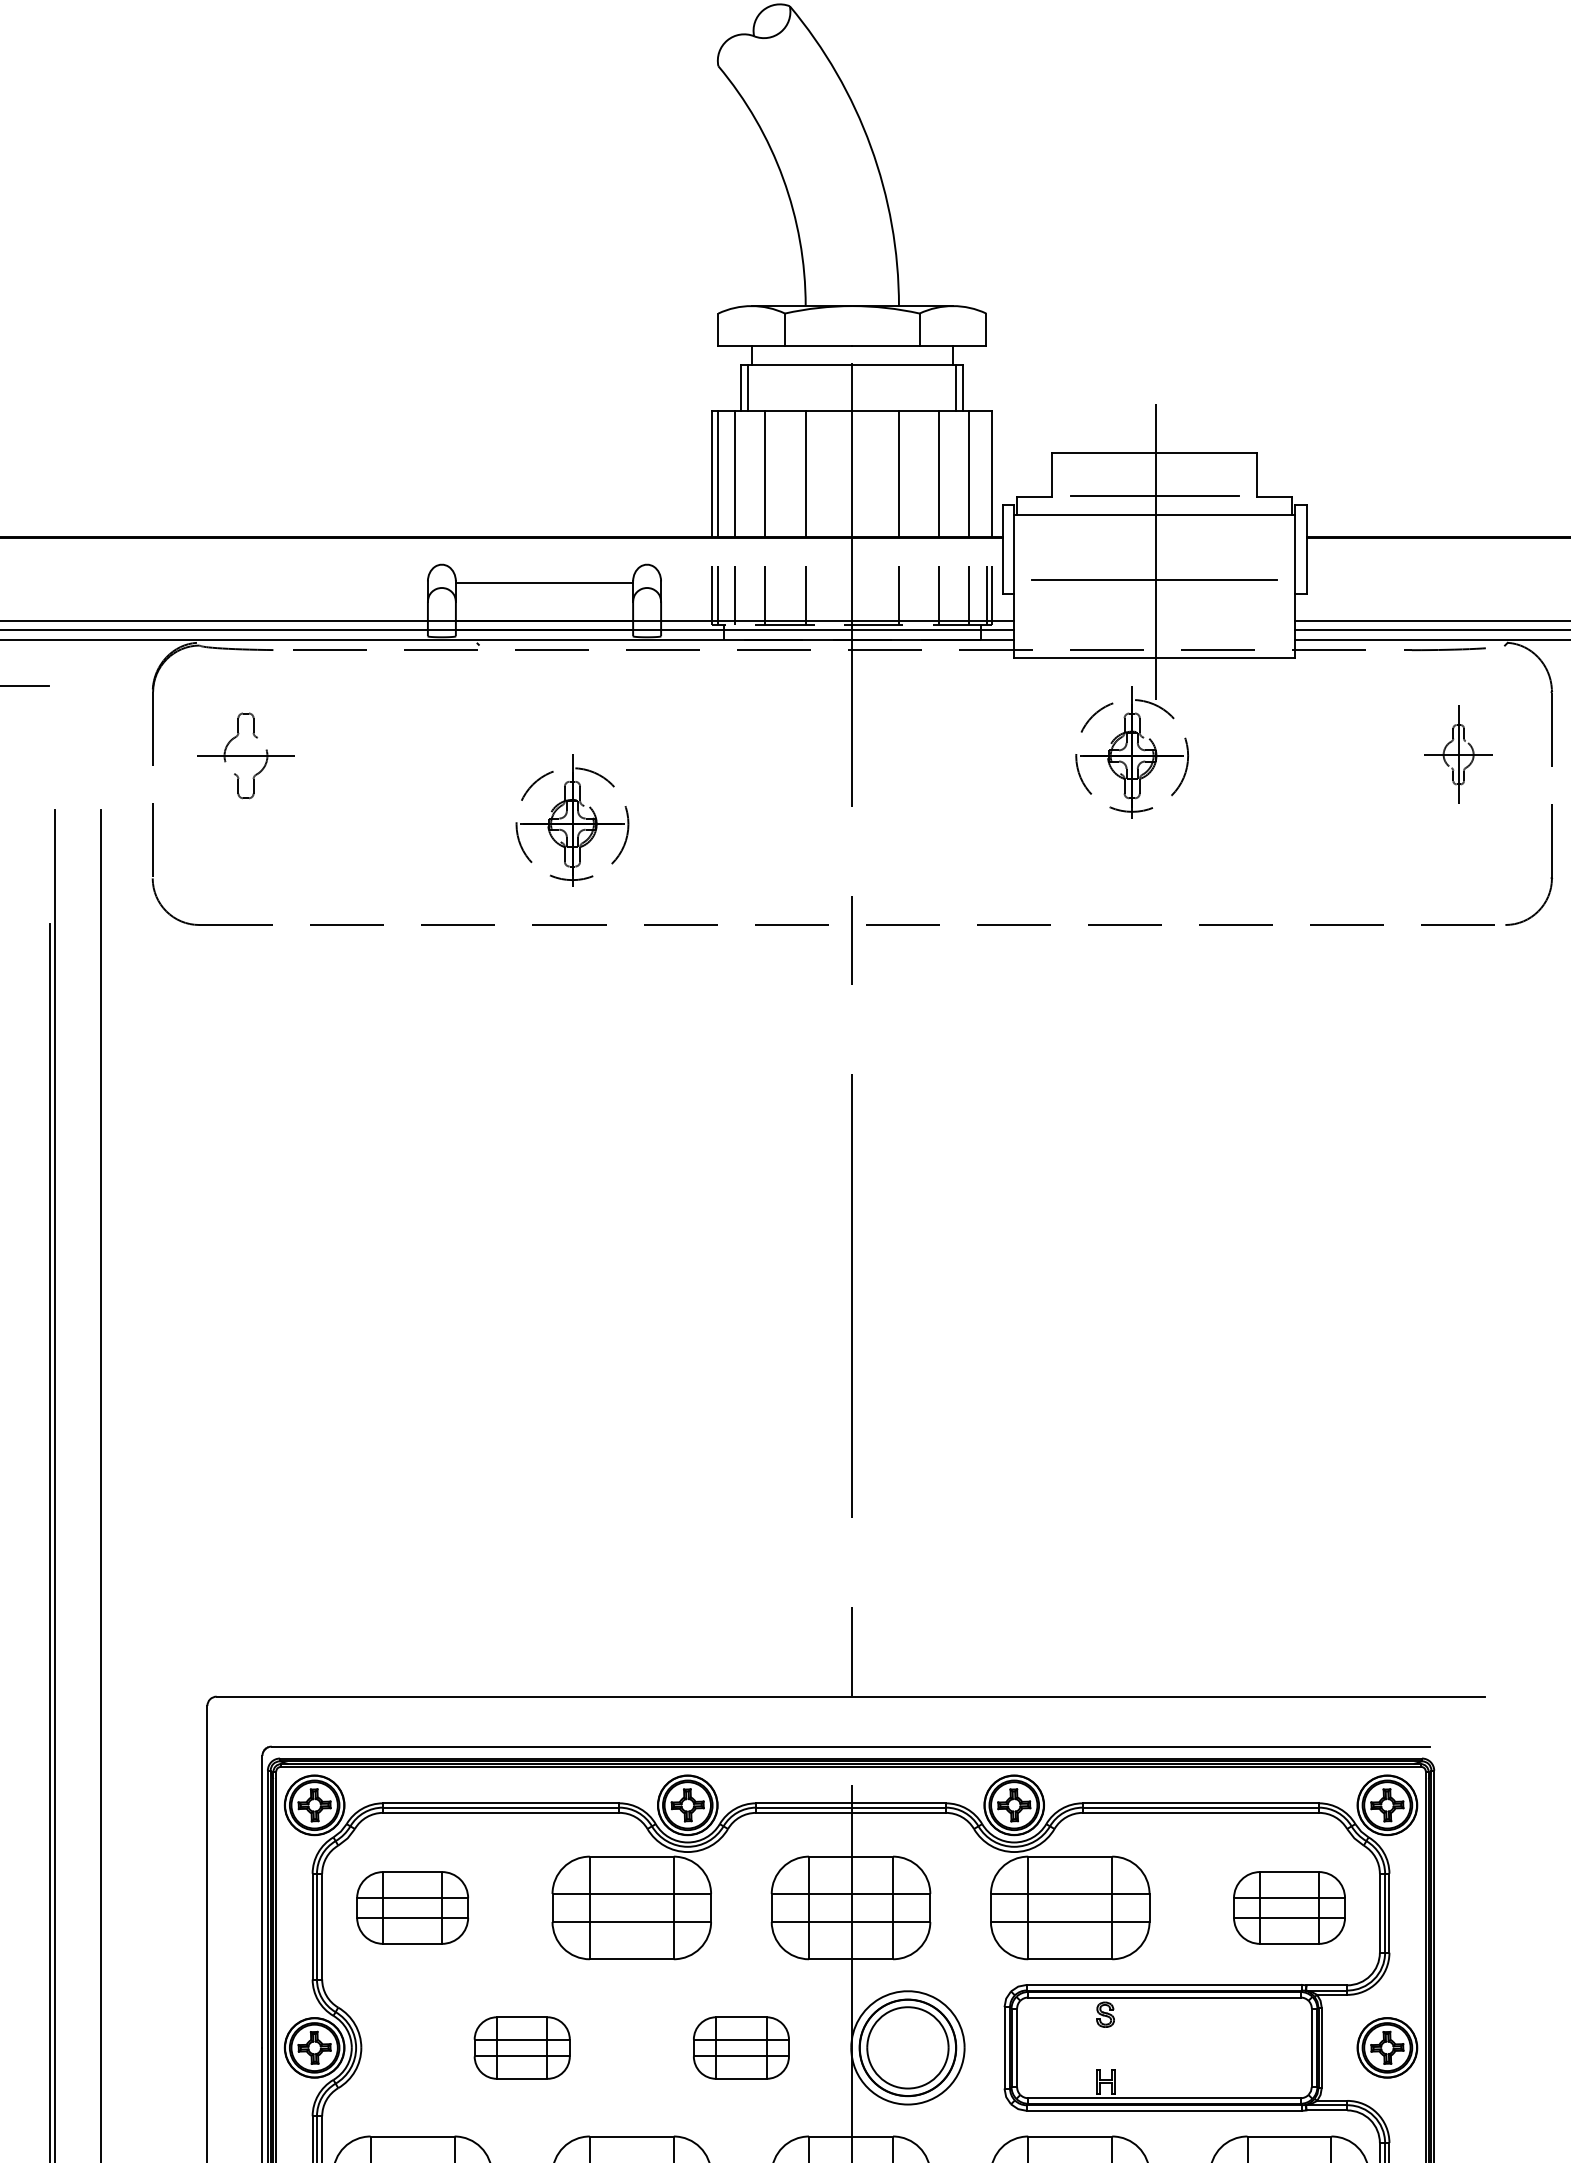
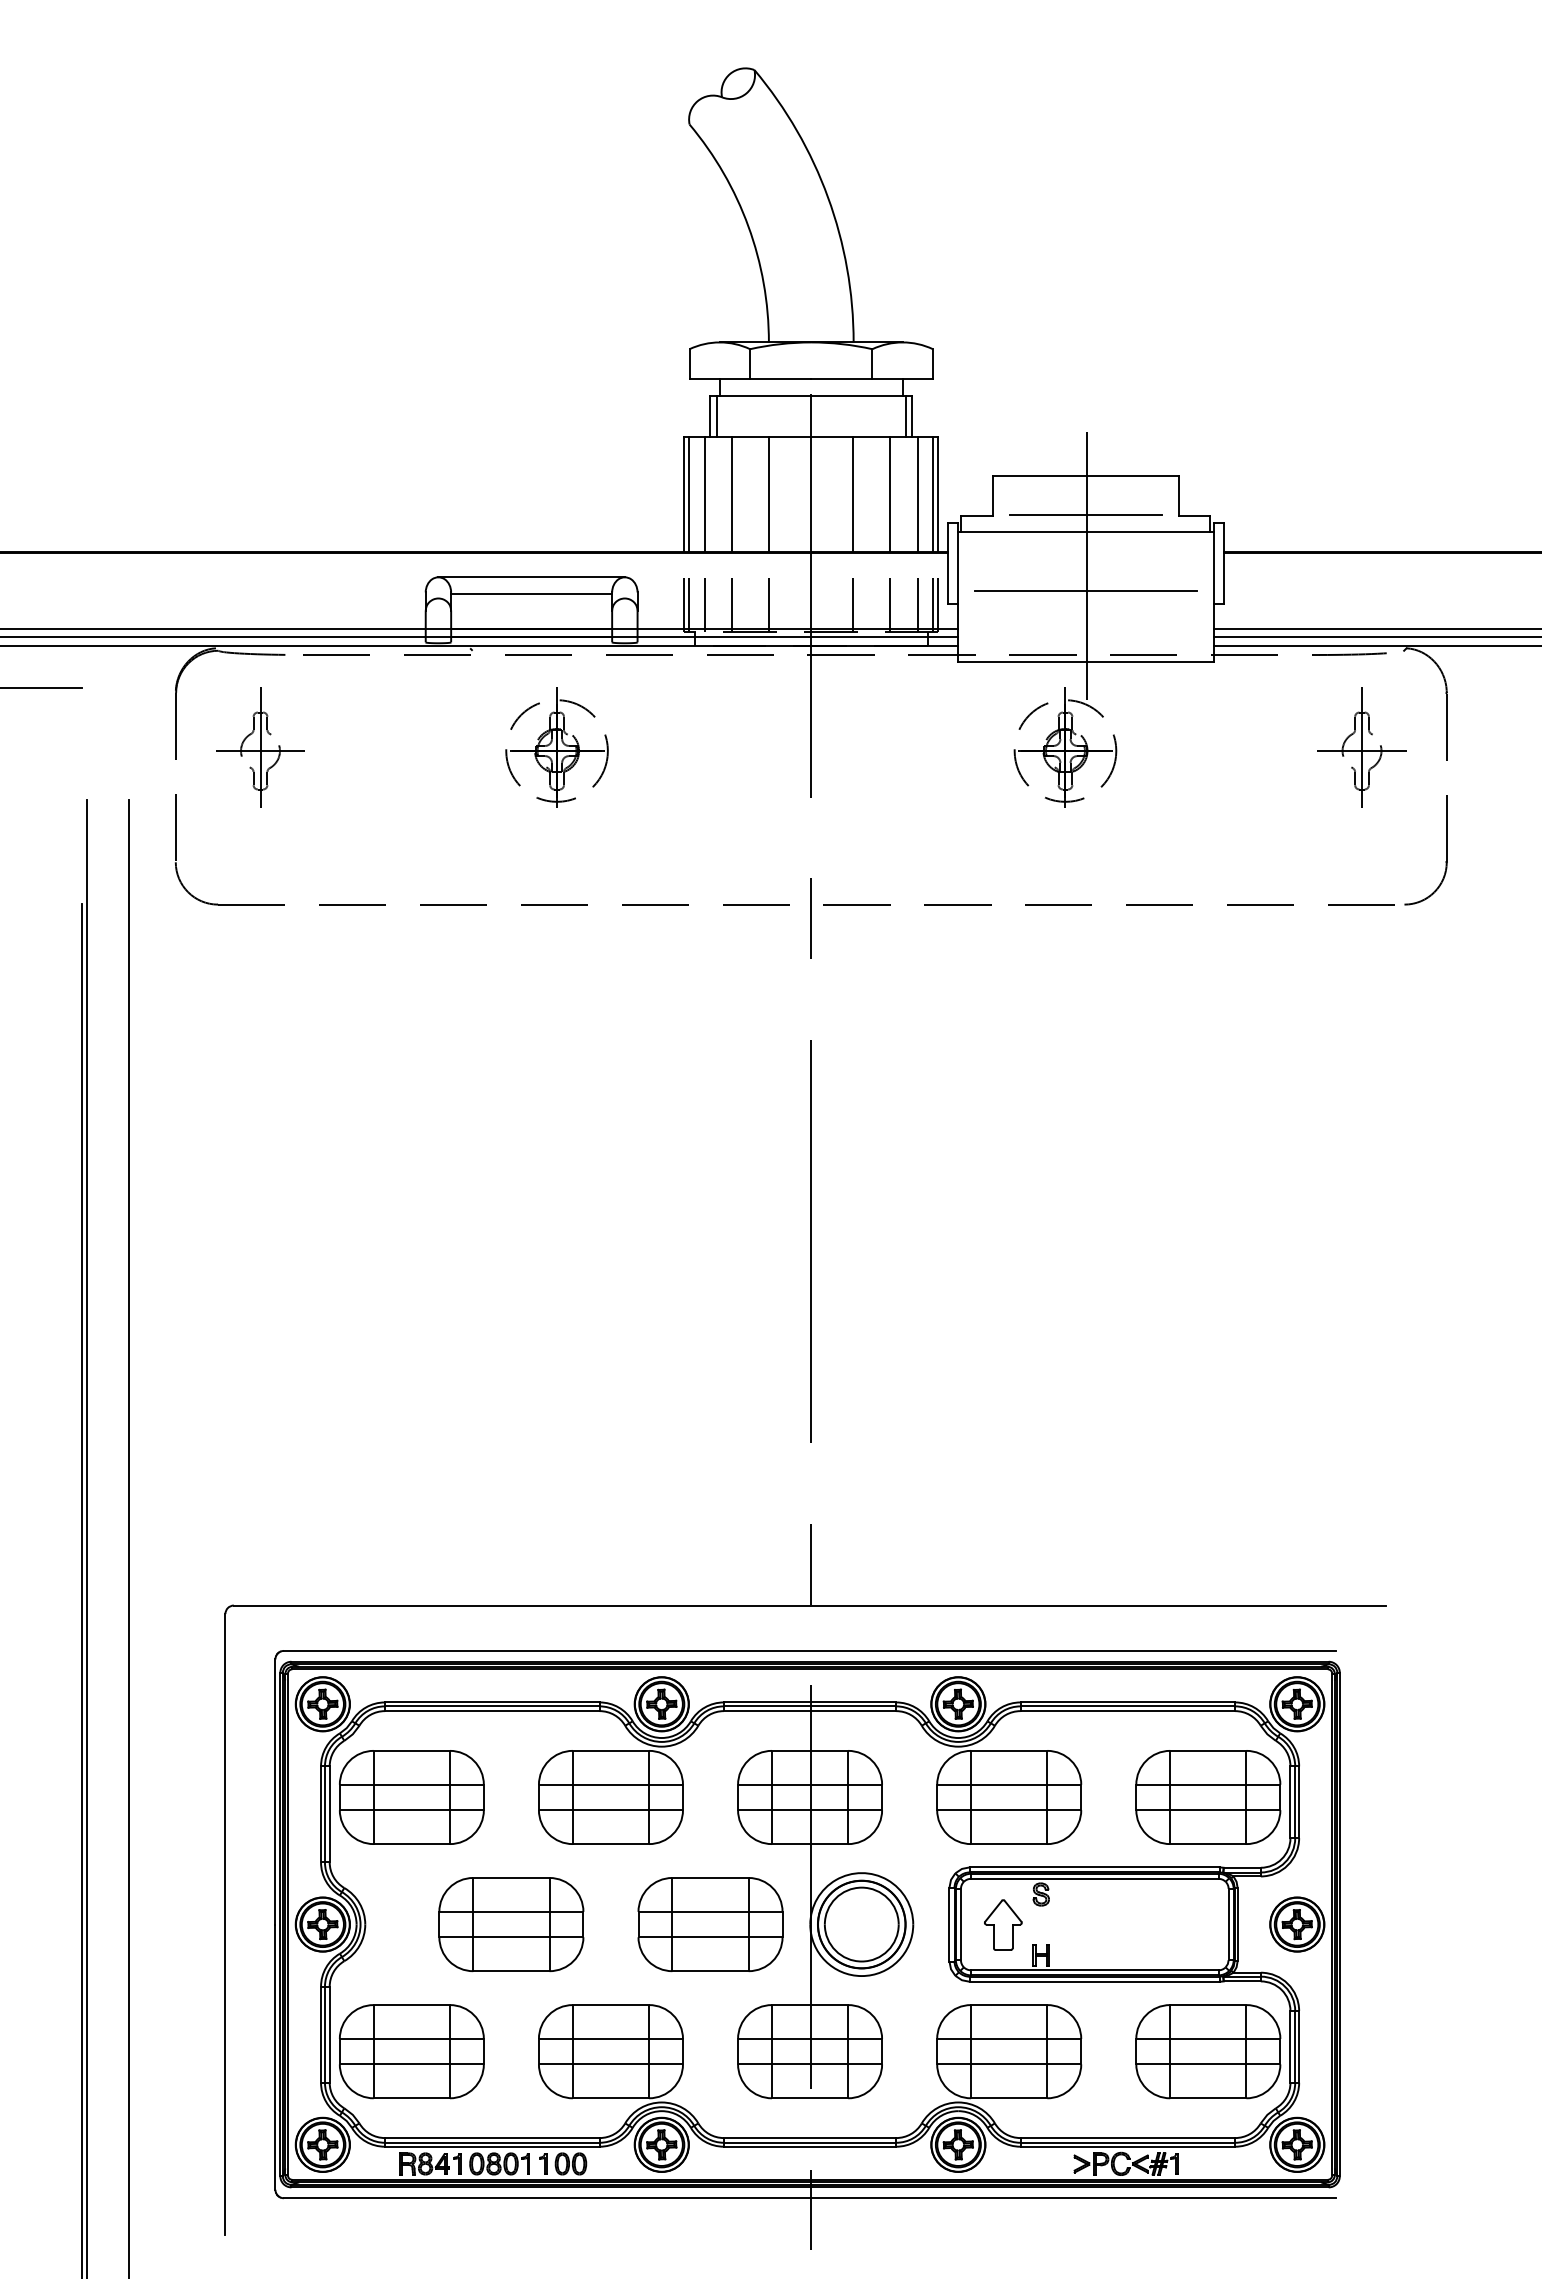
line: (986, 473) -> (933, 494), added
line: (544, 564) -> (531, 577), added
part: (1458, 752) -> (1361, 747), size x1.43
line: (245, 755) -> (260, 750), added
part: (571, 820) -> (556, 747), moved
part: (412, 1907) -> (411, 1797), size x1.43
part: (1289, 1907) -> (1208, 1797), size x1.43
part: (522, 2047) -> (511, 1924), size x1.67
part: (741, 2047) -> (710, 1924), size x1.67
part: (1063, 2047) -> (1003, 1924), added

